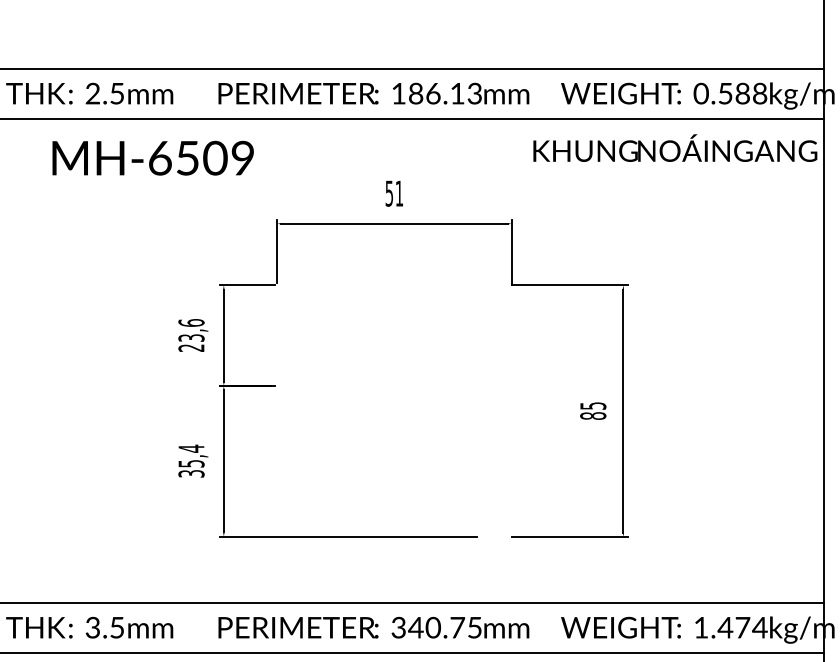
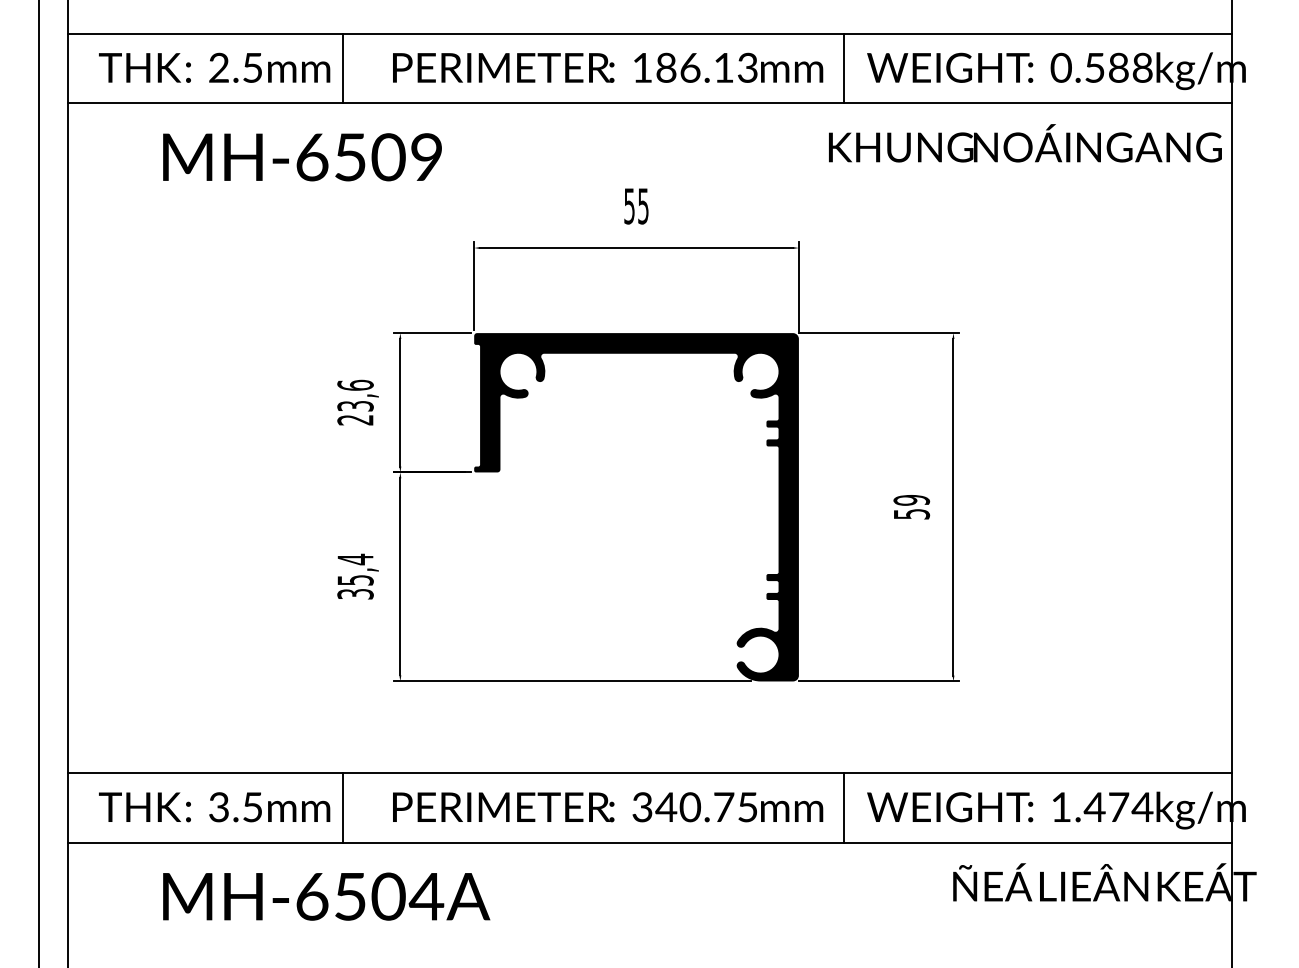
line: (182, 94) -> (342, 68), added
line: (543, 94) -> (843, 68), added
text: (399, 193) -> (643, 206), 51 -> 55
fill: (394, 411) -> (636, 507), added
text: (593, 411) -> (911, 507), 85 -> 59
line: (182, 627) -> (342, 807), added
line: (543, 627) -> (843, 807), added

